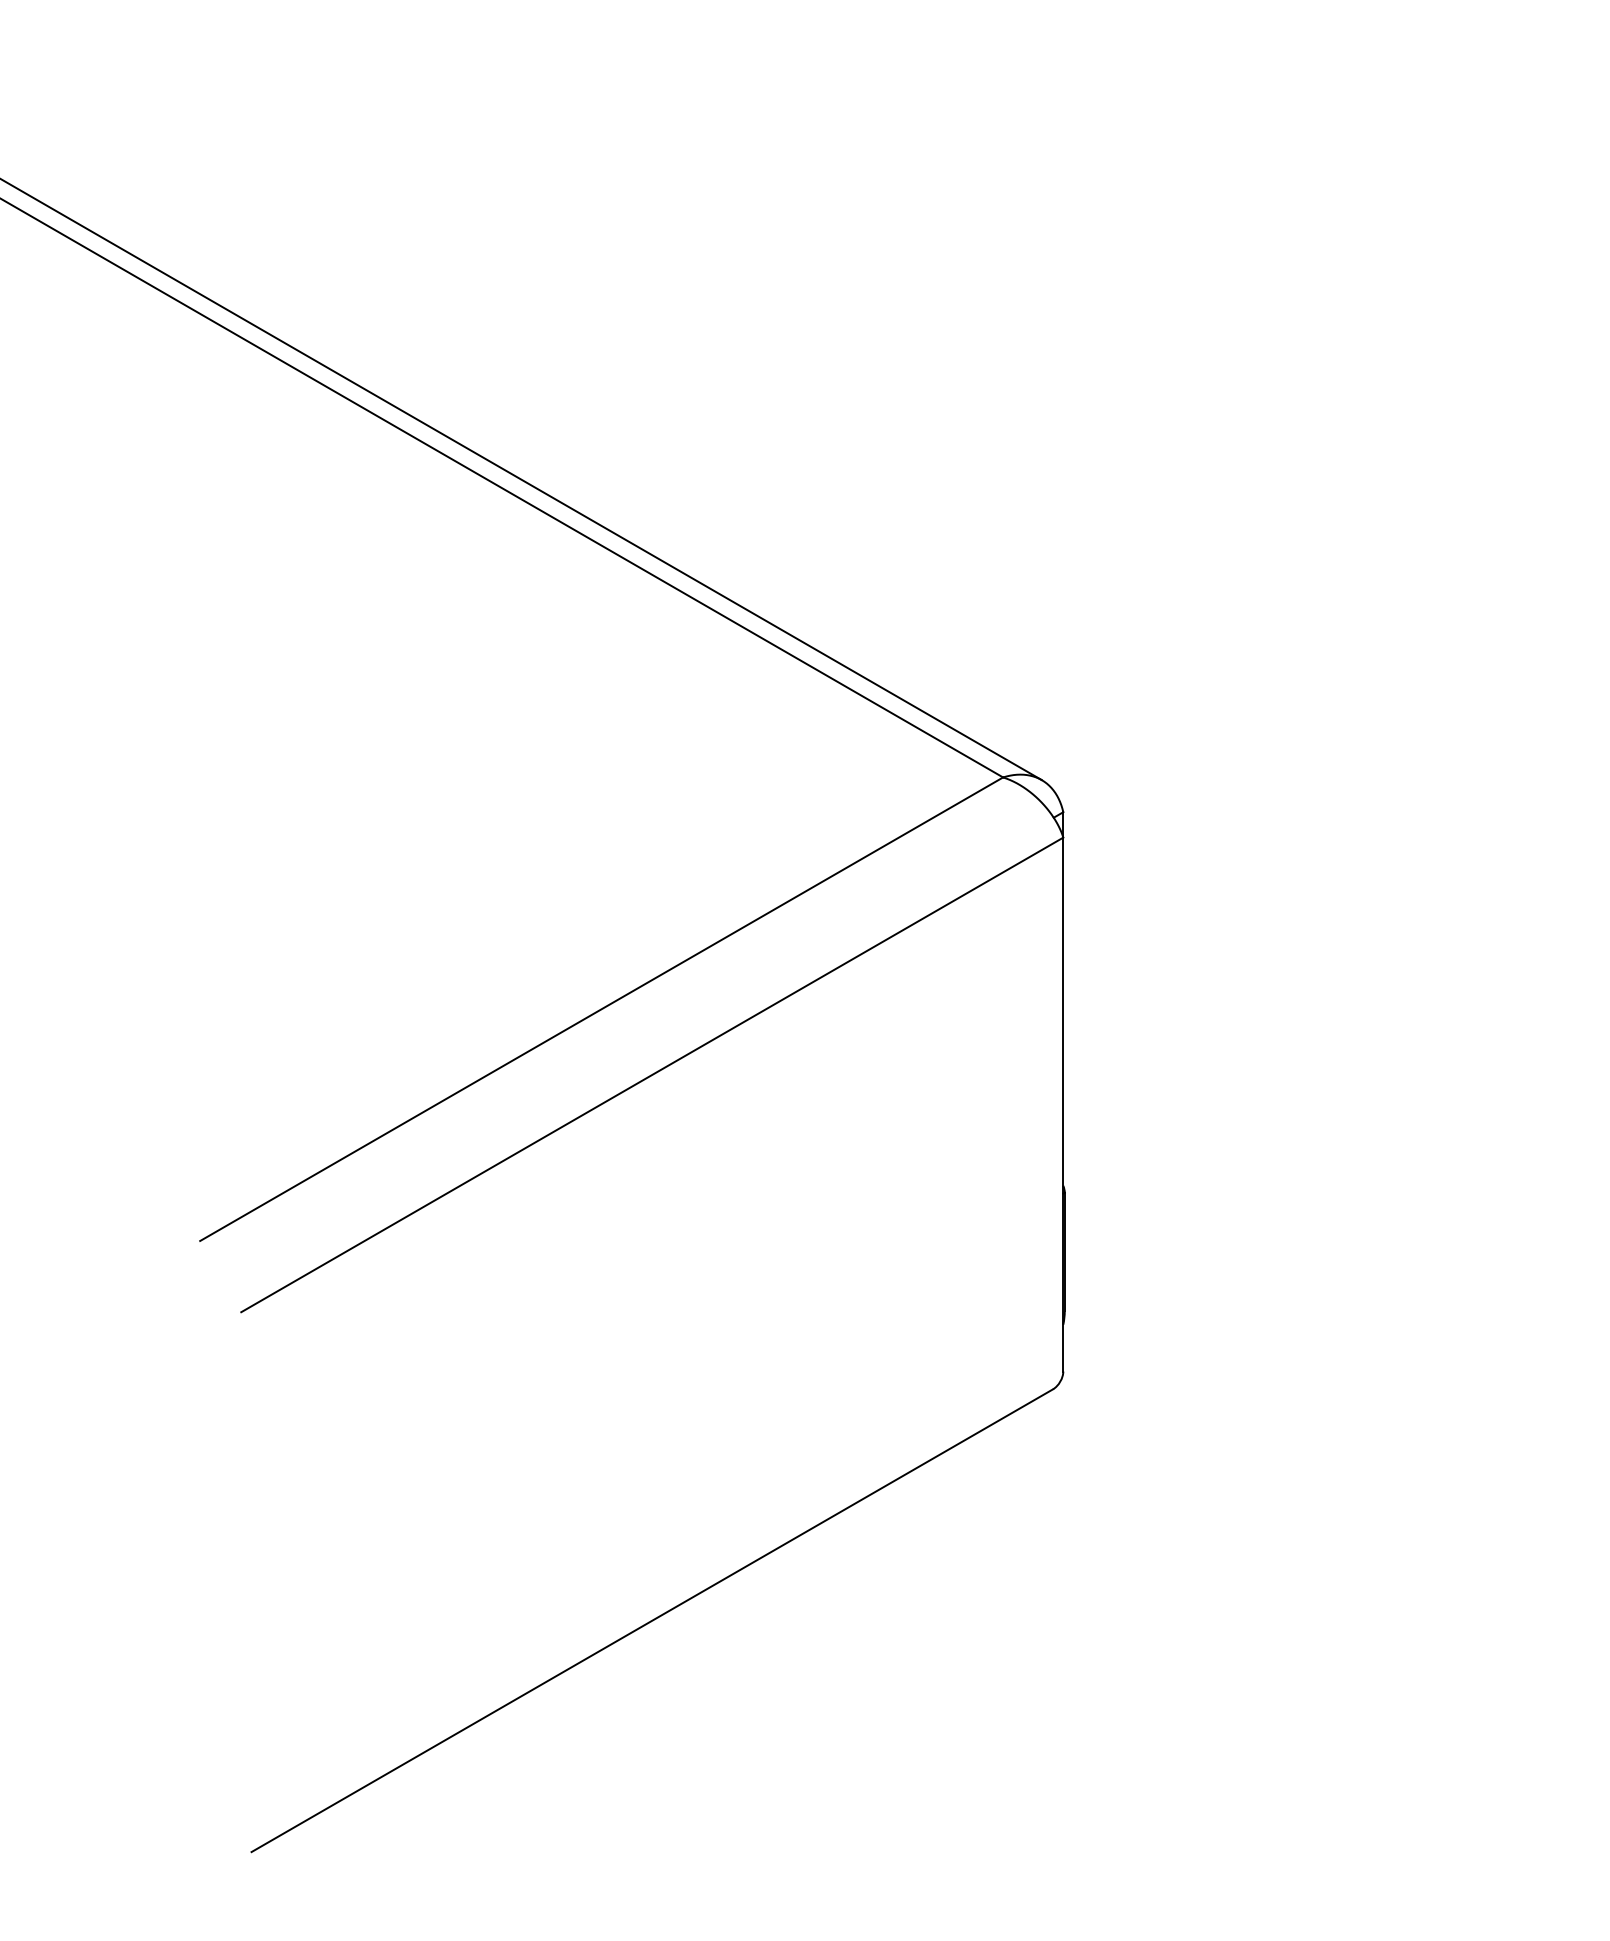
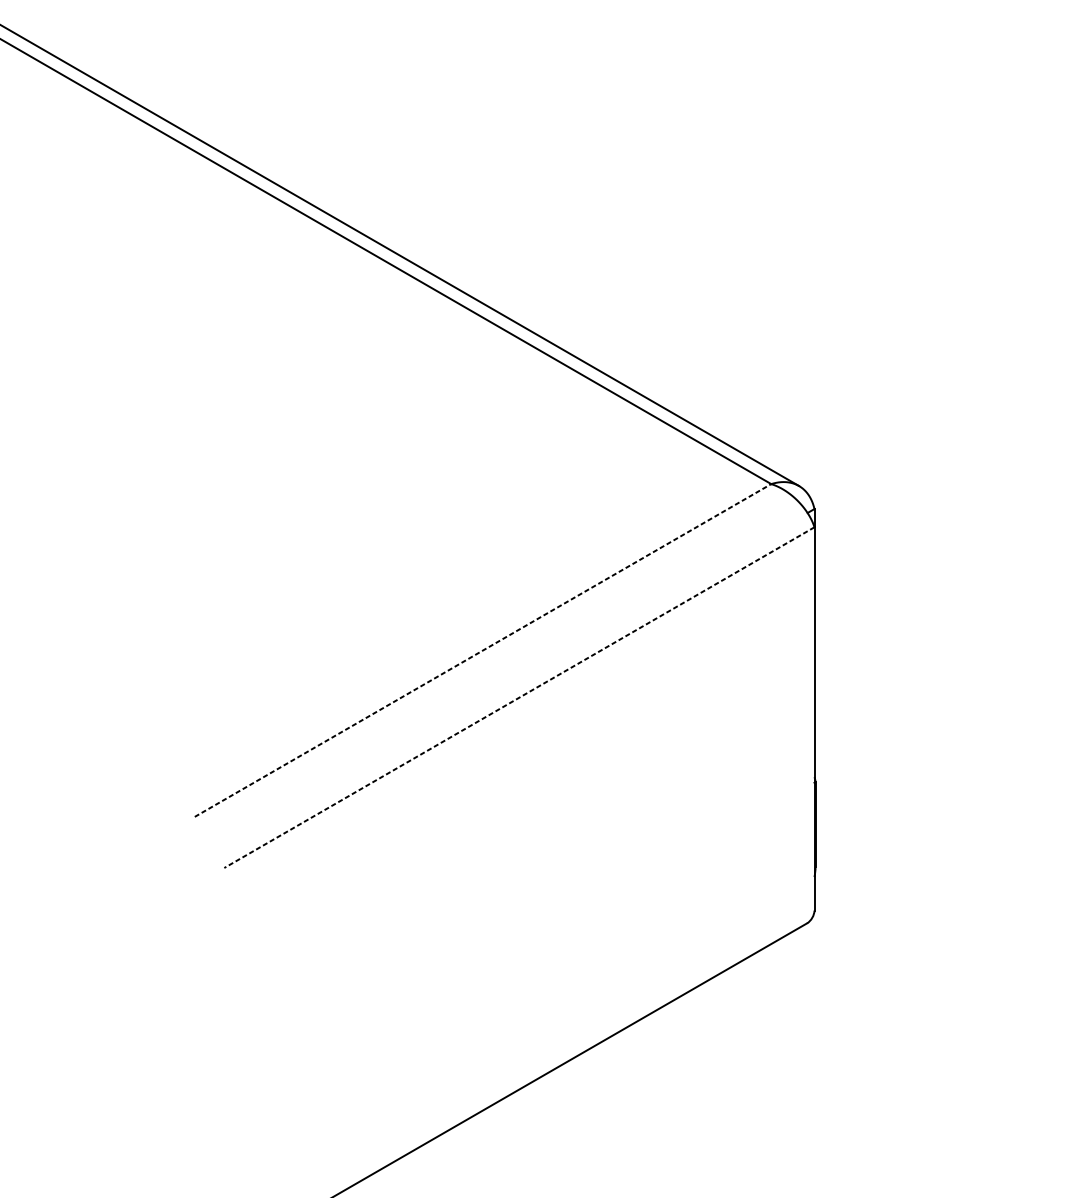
line: (601, 1009) -> (482, 650), solid -> dashed
line: (652, 1074) -> (519, 697), solid -> dashed

